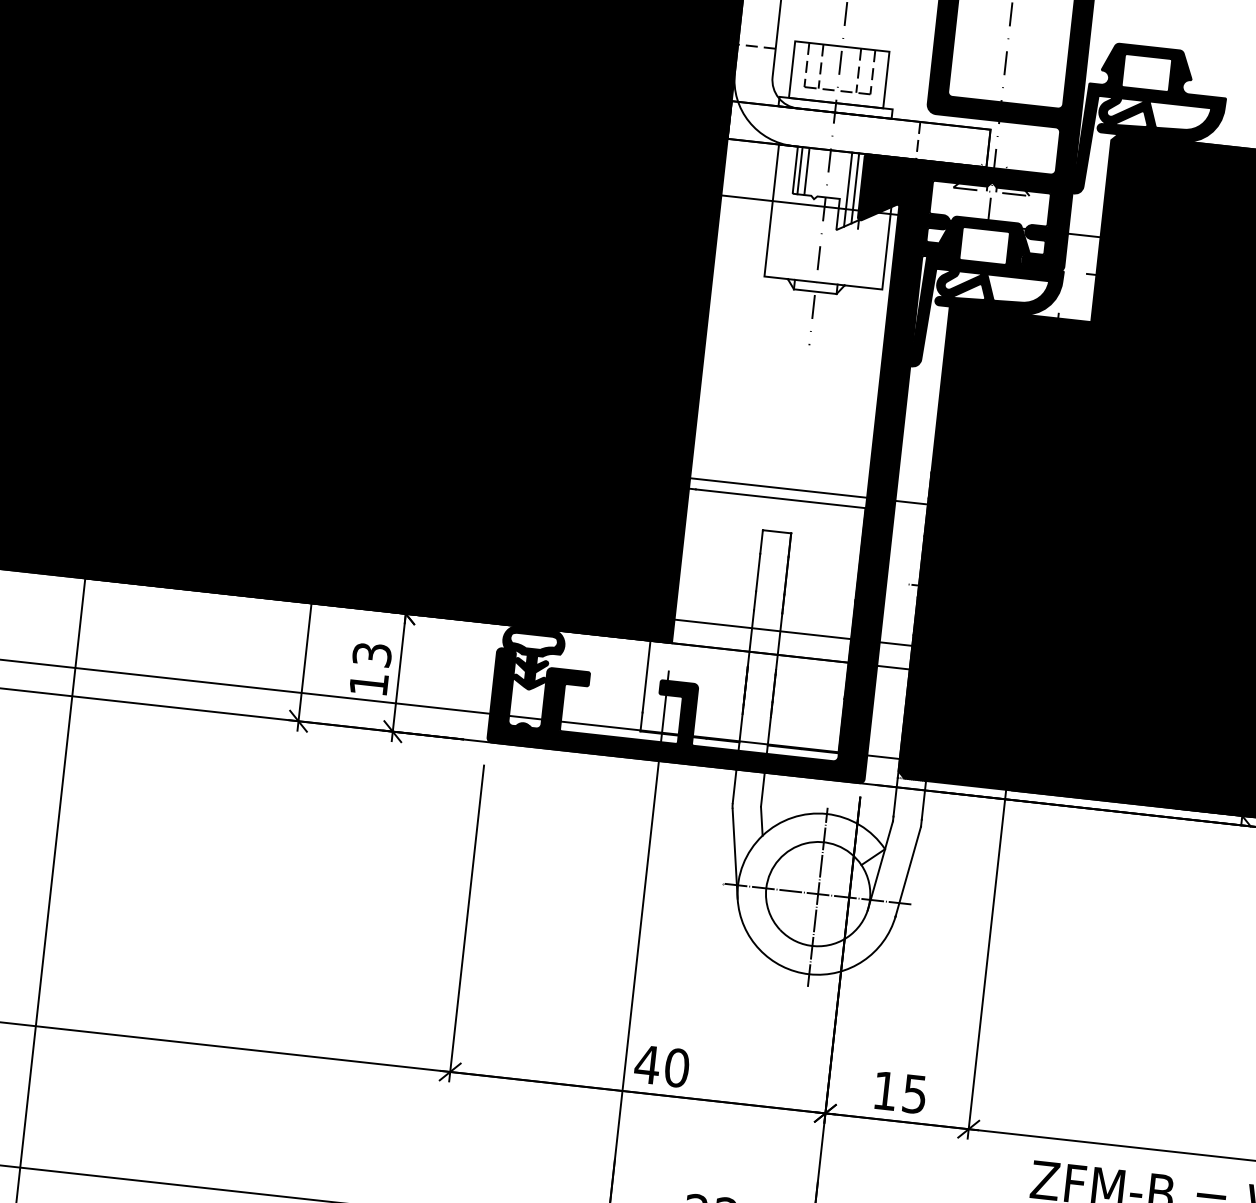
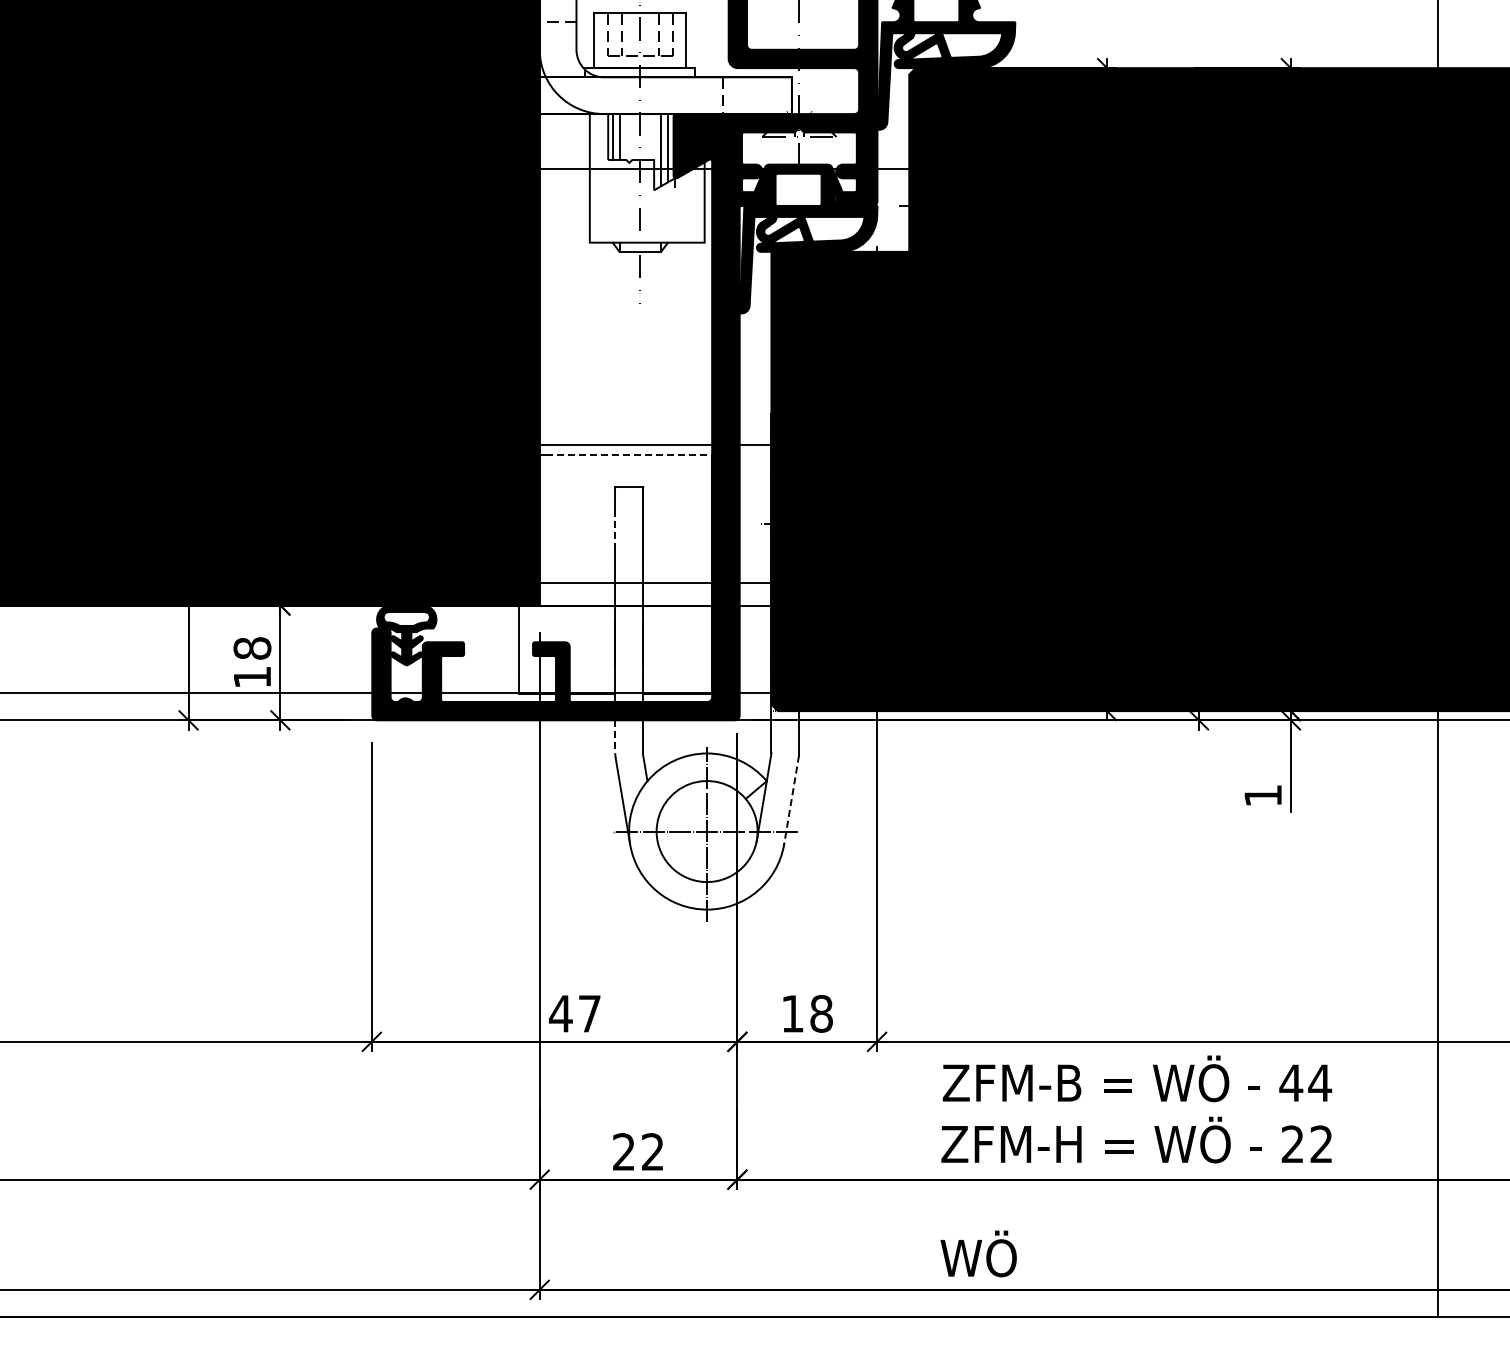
line: (781, 498) -> (629, 454), solid -> dashed
line: (758, 572) -> (615, 528), solid -> dashed
text: (372, 654) -> (252, 648), 13 -> 18
line: (734, 787) -> (615, 737), solid -> dashed
line: (908, 871) -> (791, 800), solid -> dashed
text: (676, 1067) -> (589, 1013), 40 -> 47
text: (914, 1093) -> (821, 1013), 15 -> 18

